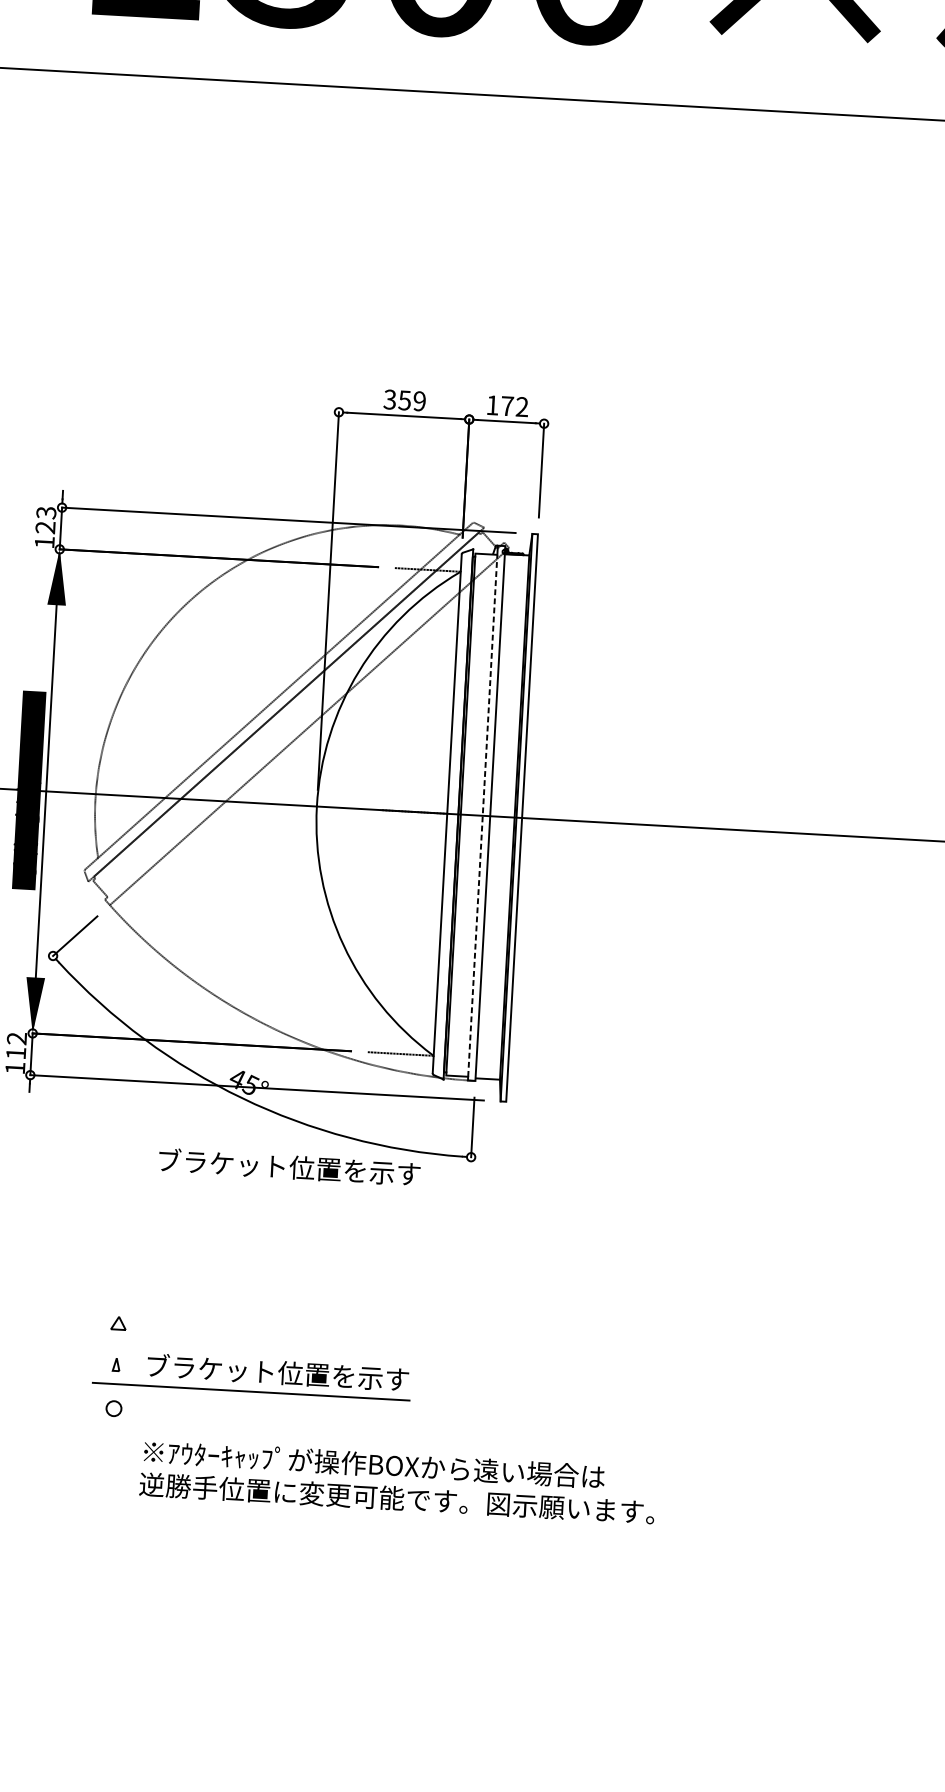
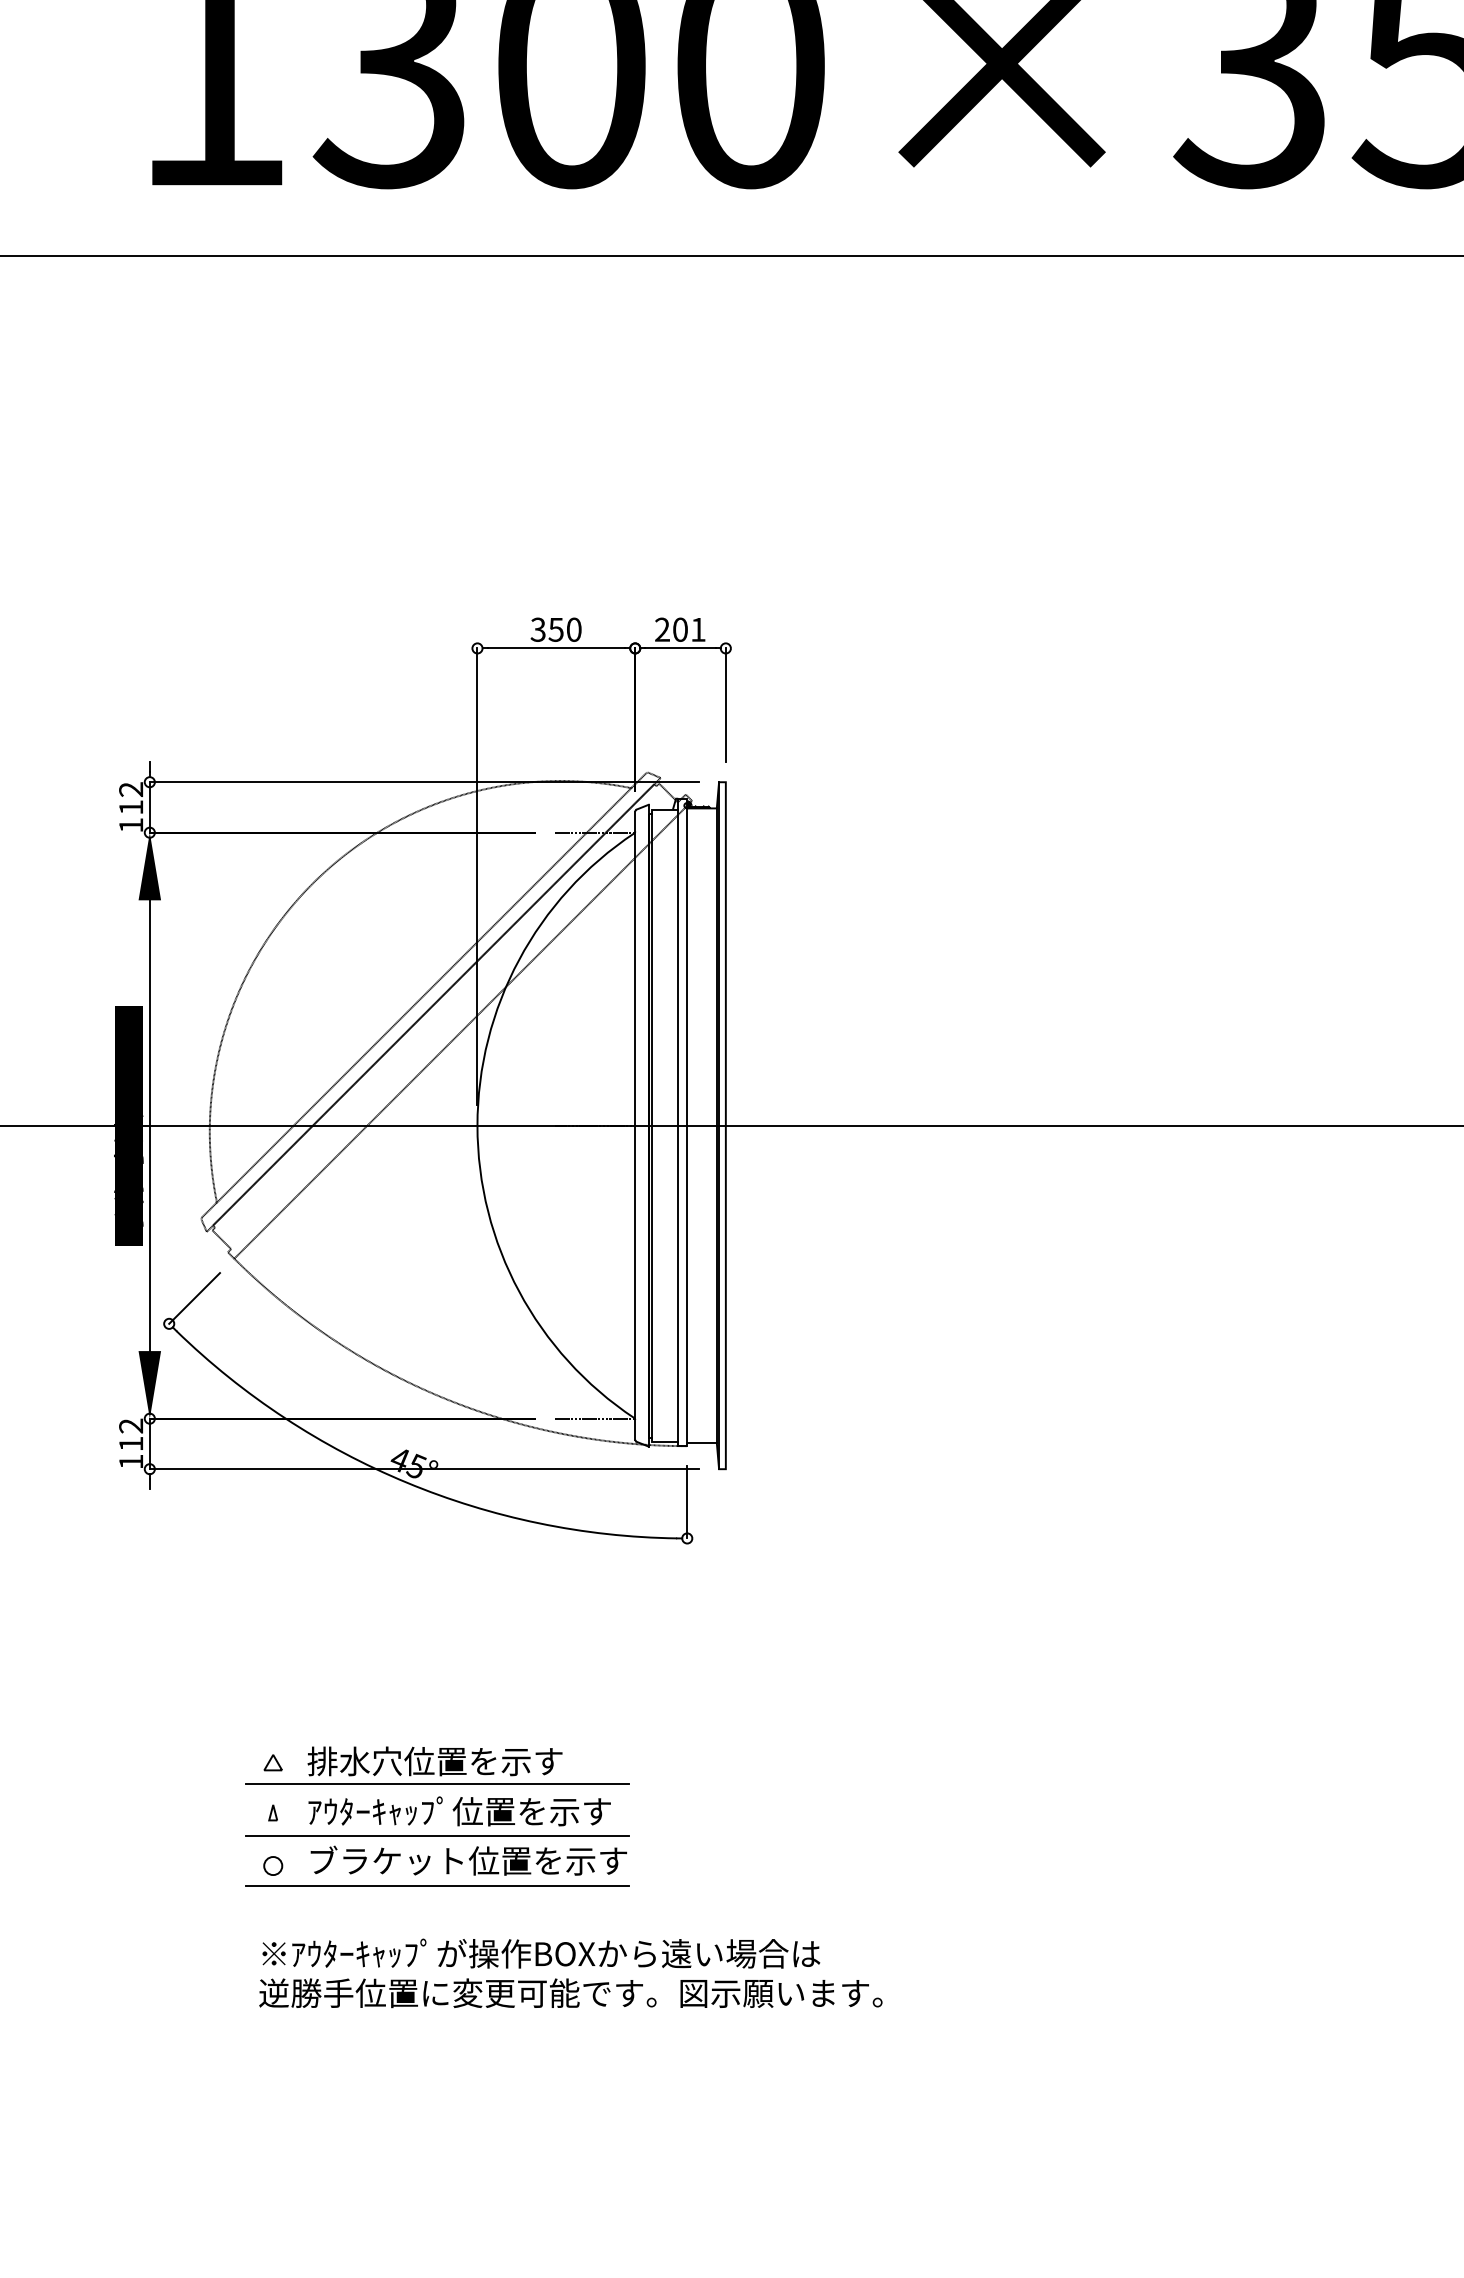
text: (419, 401) -> (573, 629), 359 -> 350
text: (507, 405) -> (680, 629), 172 -> 201
text: (46, 520) -> (131, 798), 123 -> 112
line: (482, 815) -> (678, 1125), dashed -> solid
text: (289, 1166) -> (468, 1860), moved
part: (254, 1333) -> (437, 1765), added
text: (276, 1372) -> (467, 1811), ブラケット位置を示す -> ｱｳﾀｰｷｬｯﾌﾟ位置を示す
line: (248, 1433) -> (437, 1886), added
text: (397, 1482) -> (570, 1973), moved

